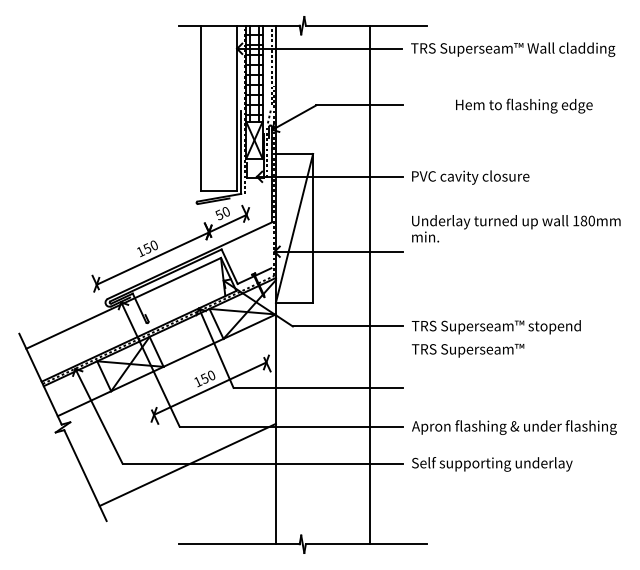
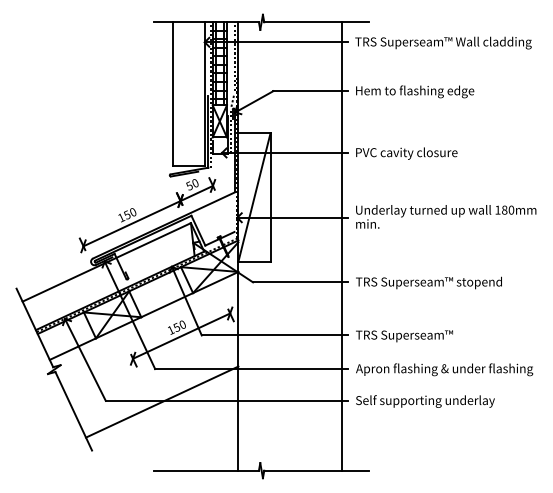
text: (524, 105) -> (415, 91), moved
text: (516, 228) -> (446, 216), moved
line: (369, 285) -> (341, 246), moved
text: (468, 350) -> (404, 336), moved

